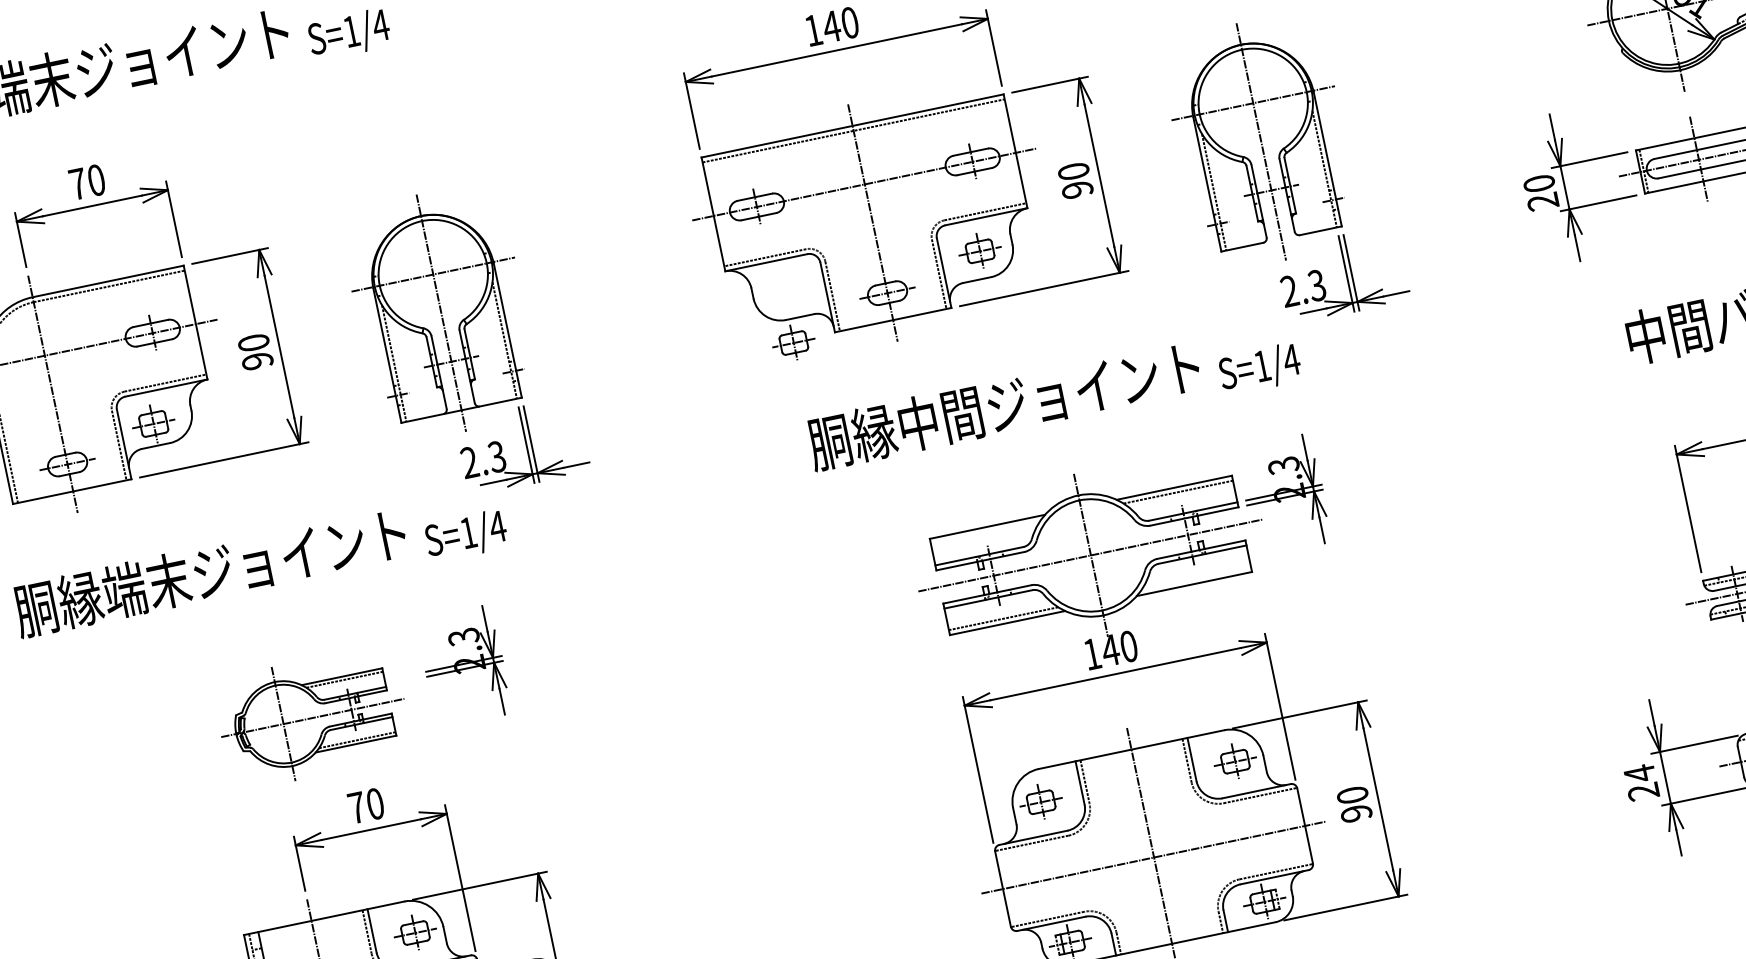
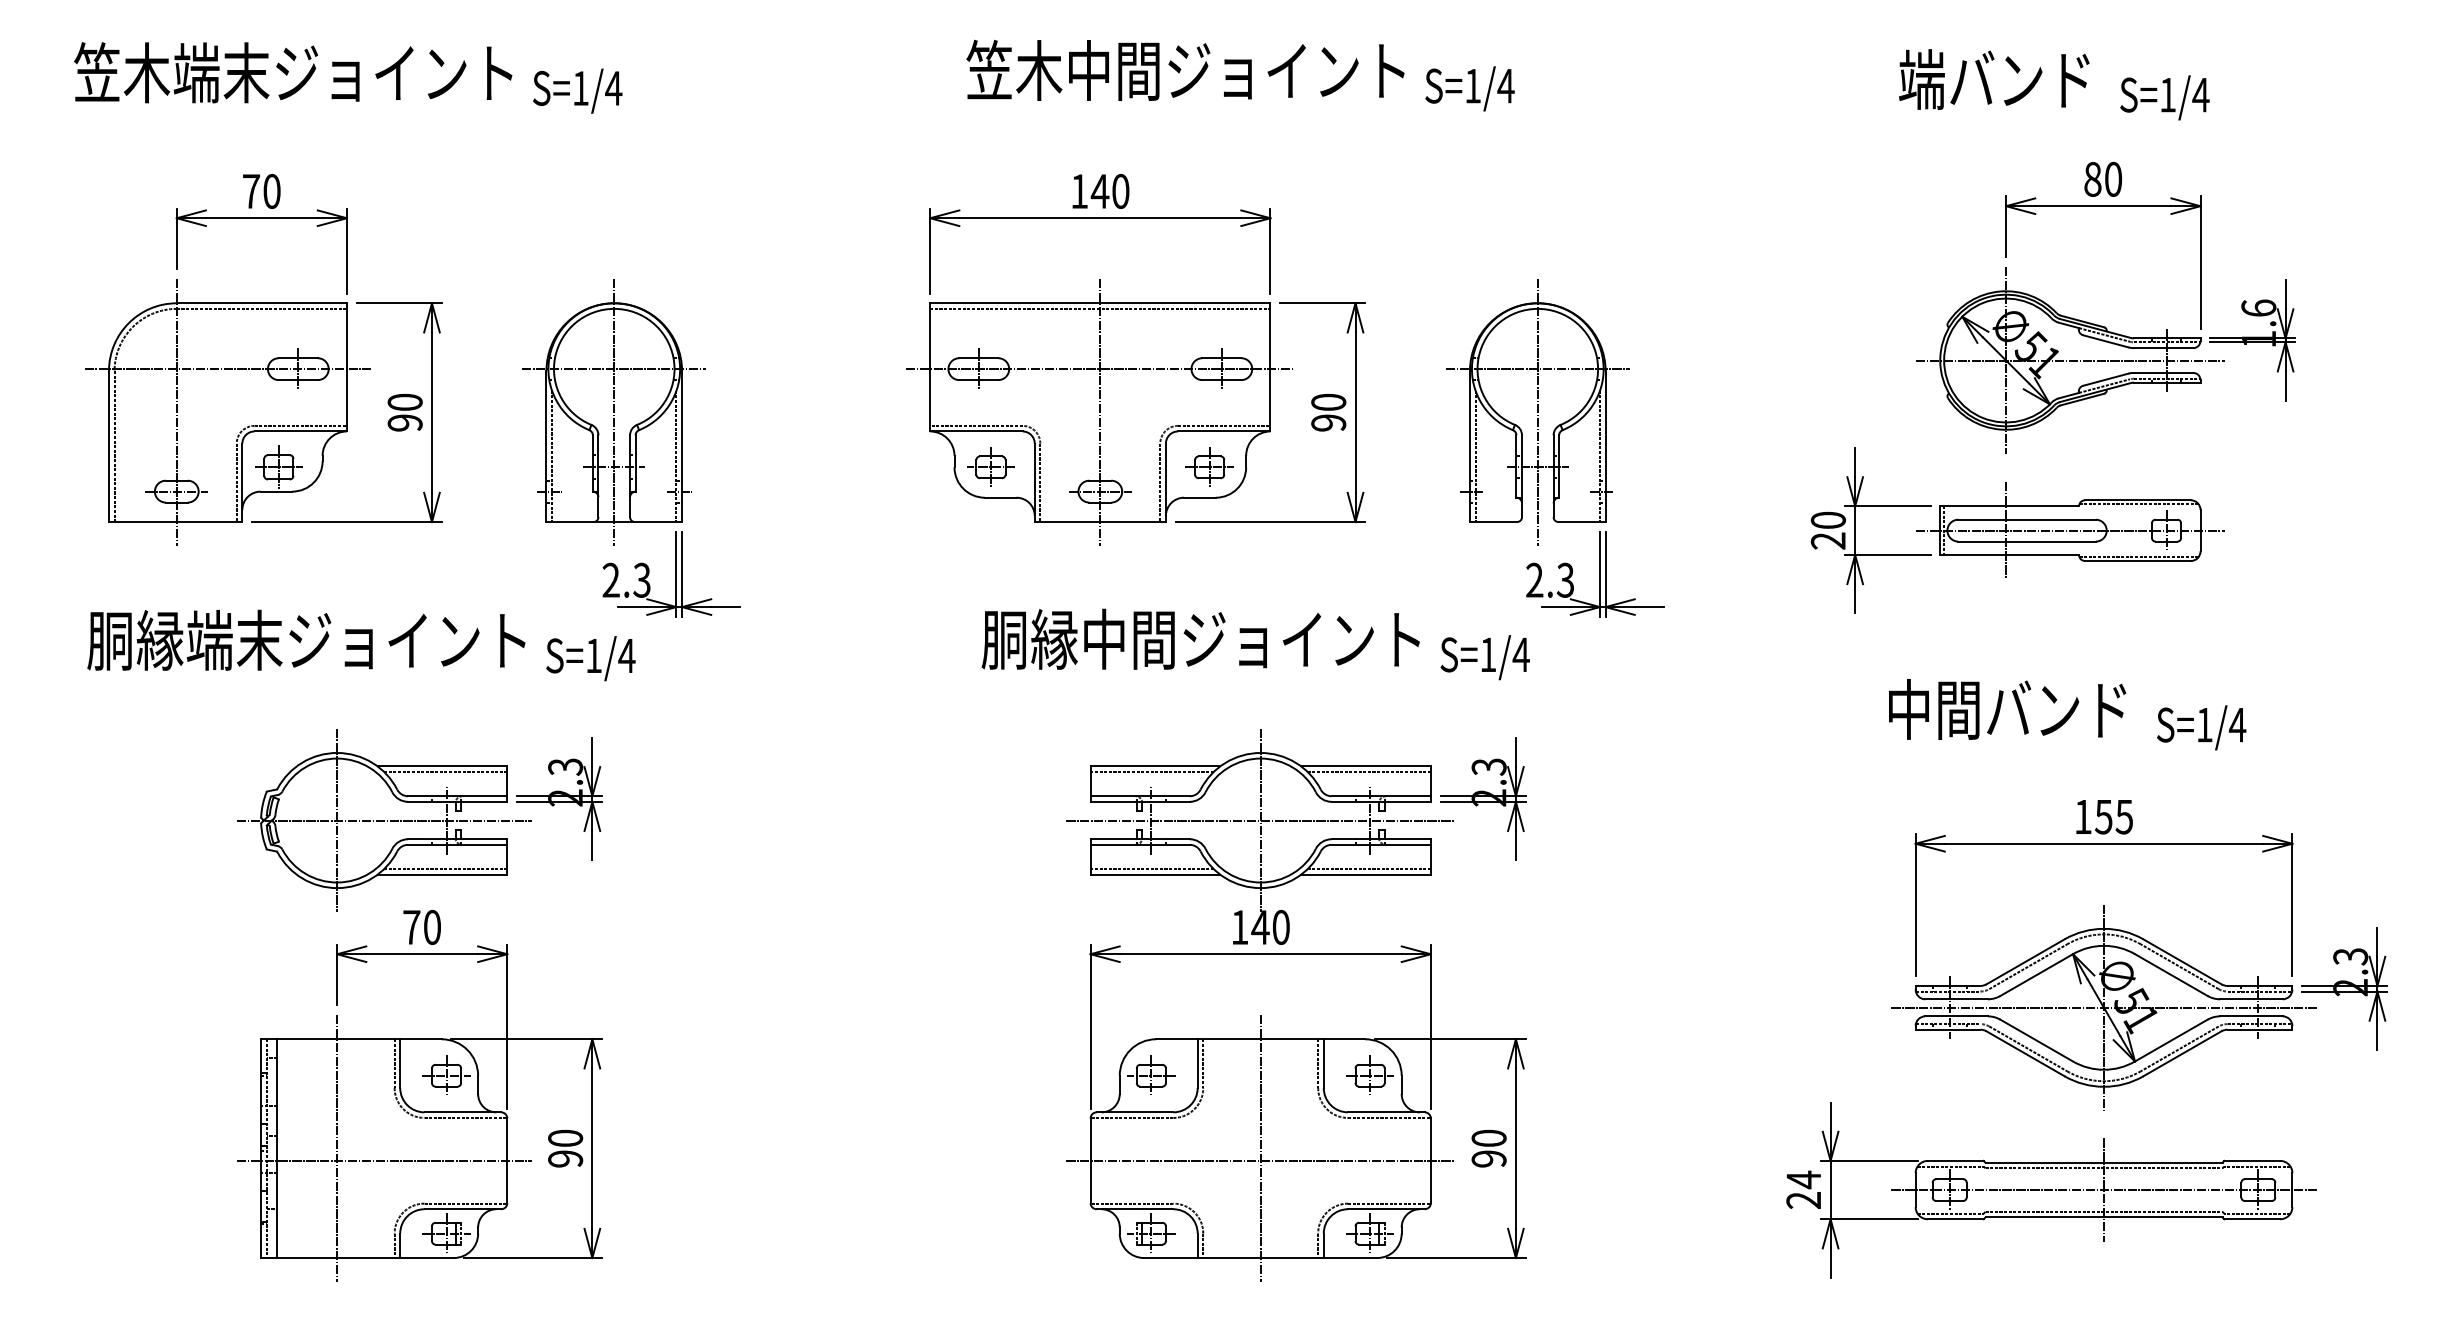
part: (793, 342) -> (990, 466), moved
line: (984, 532) -> (1151, 771), added
line: (1195, 578) -> (1368, 869), added
part: (313, 717) -> (384, 820), size x1.43

